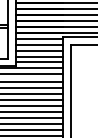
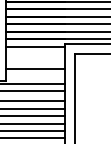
line: (39, 44) -> (35, 53), removed
line: (39, 50) -> (35, 61), removed
line: (39, 62) -> (35, 76), removed

